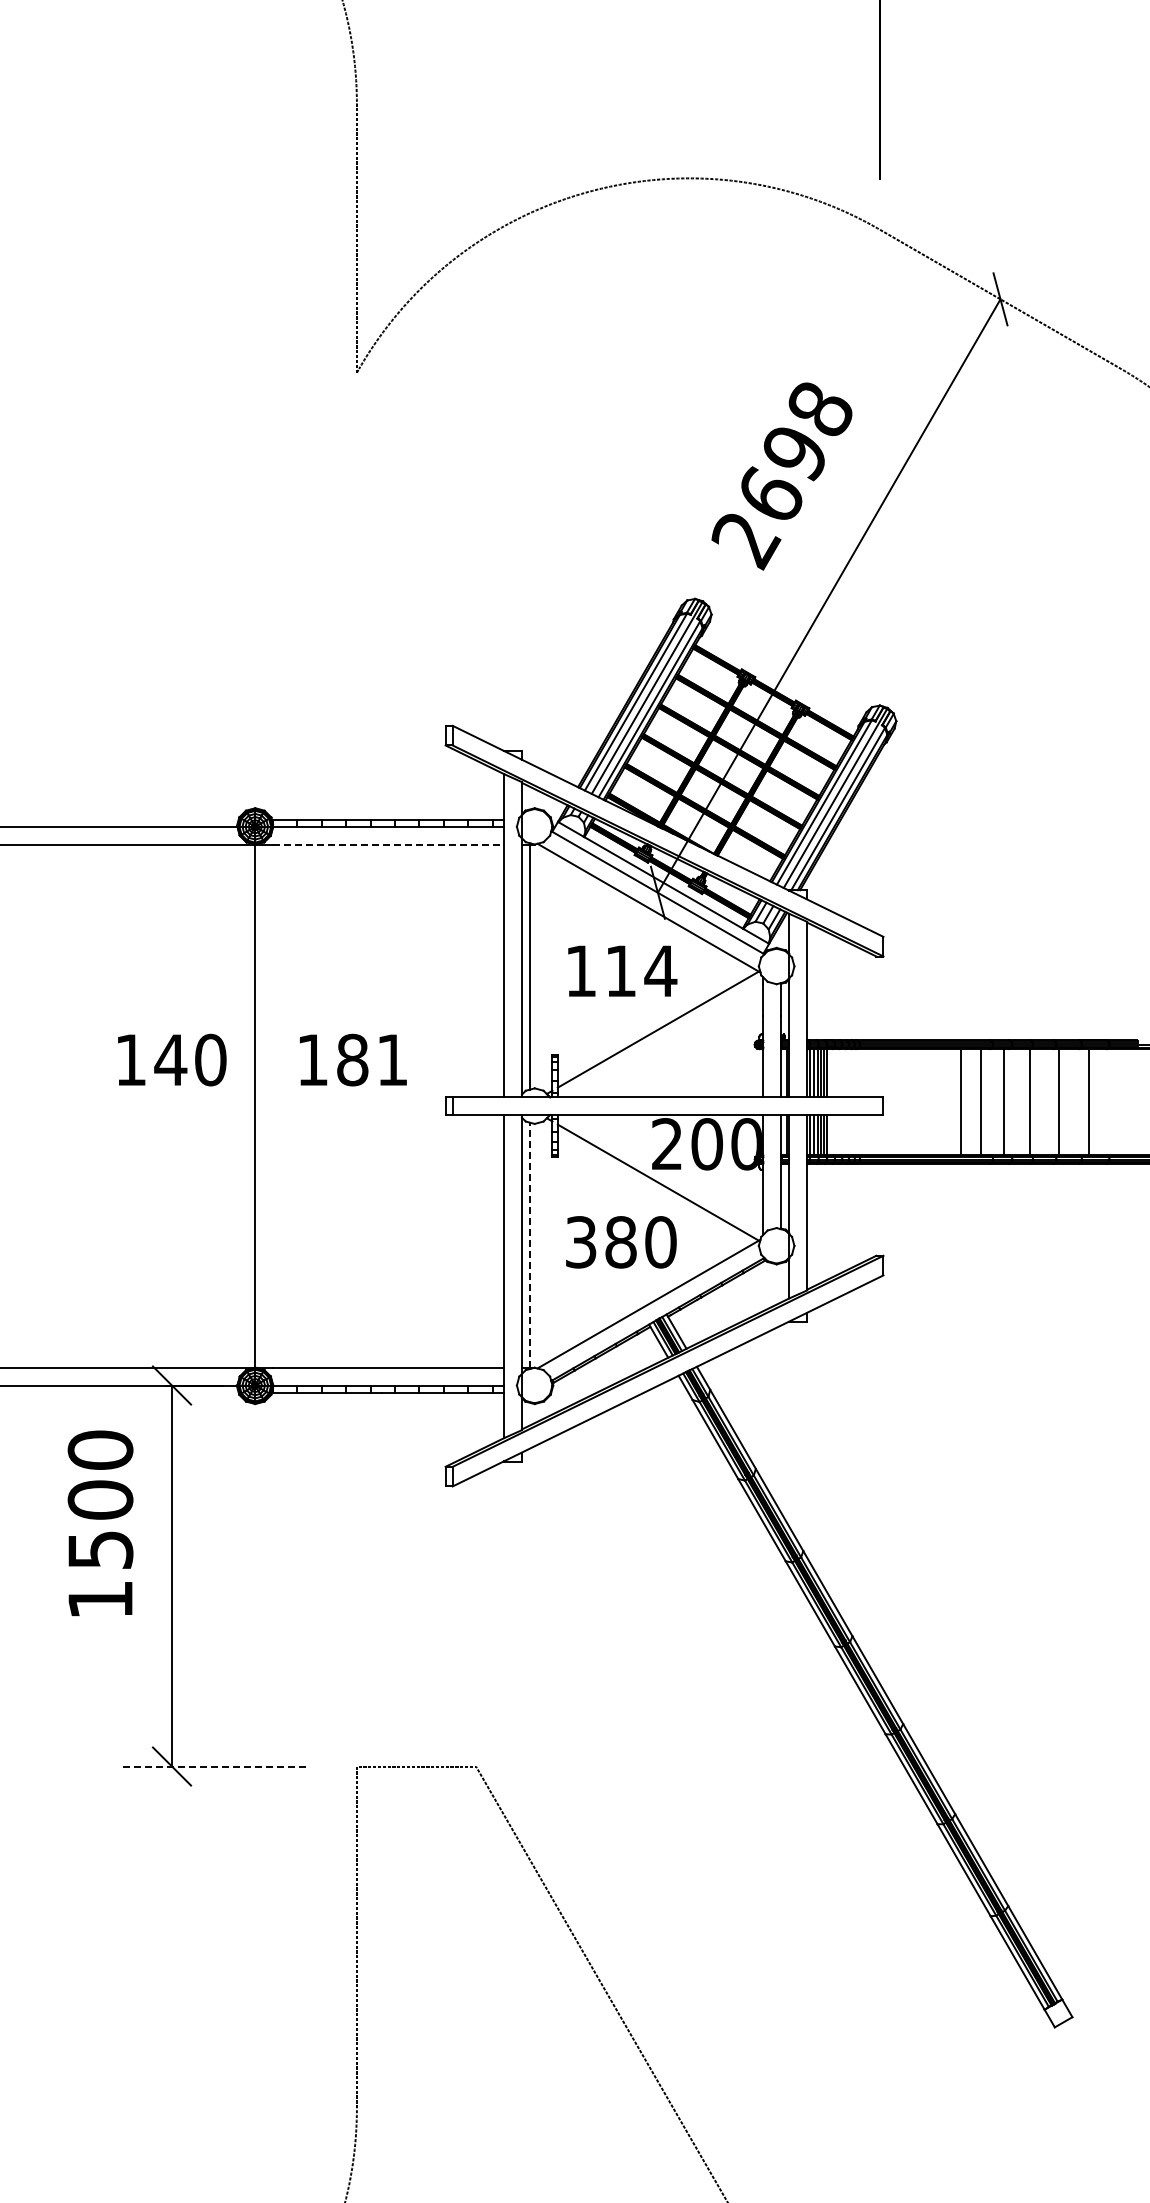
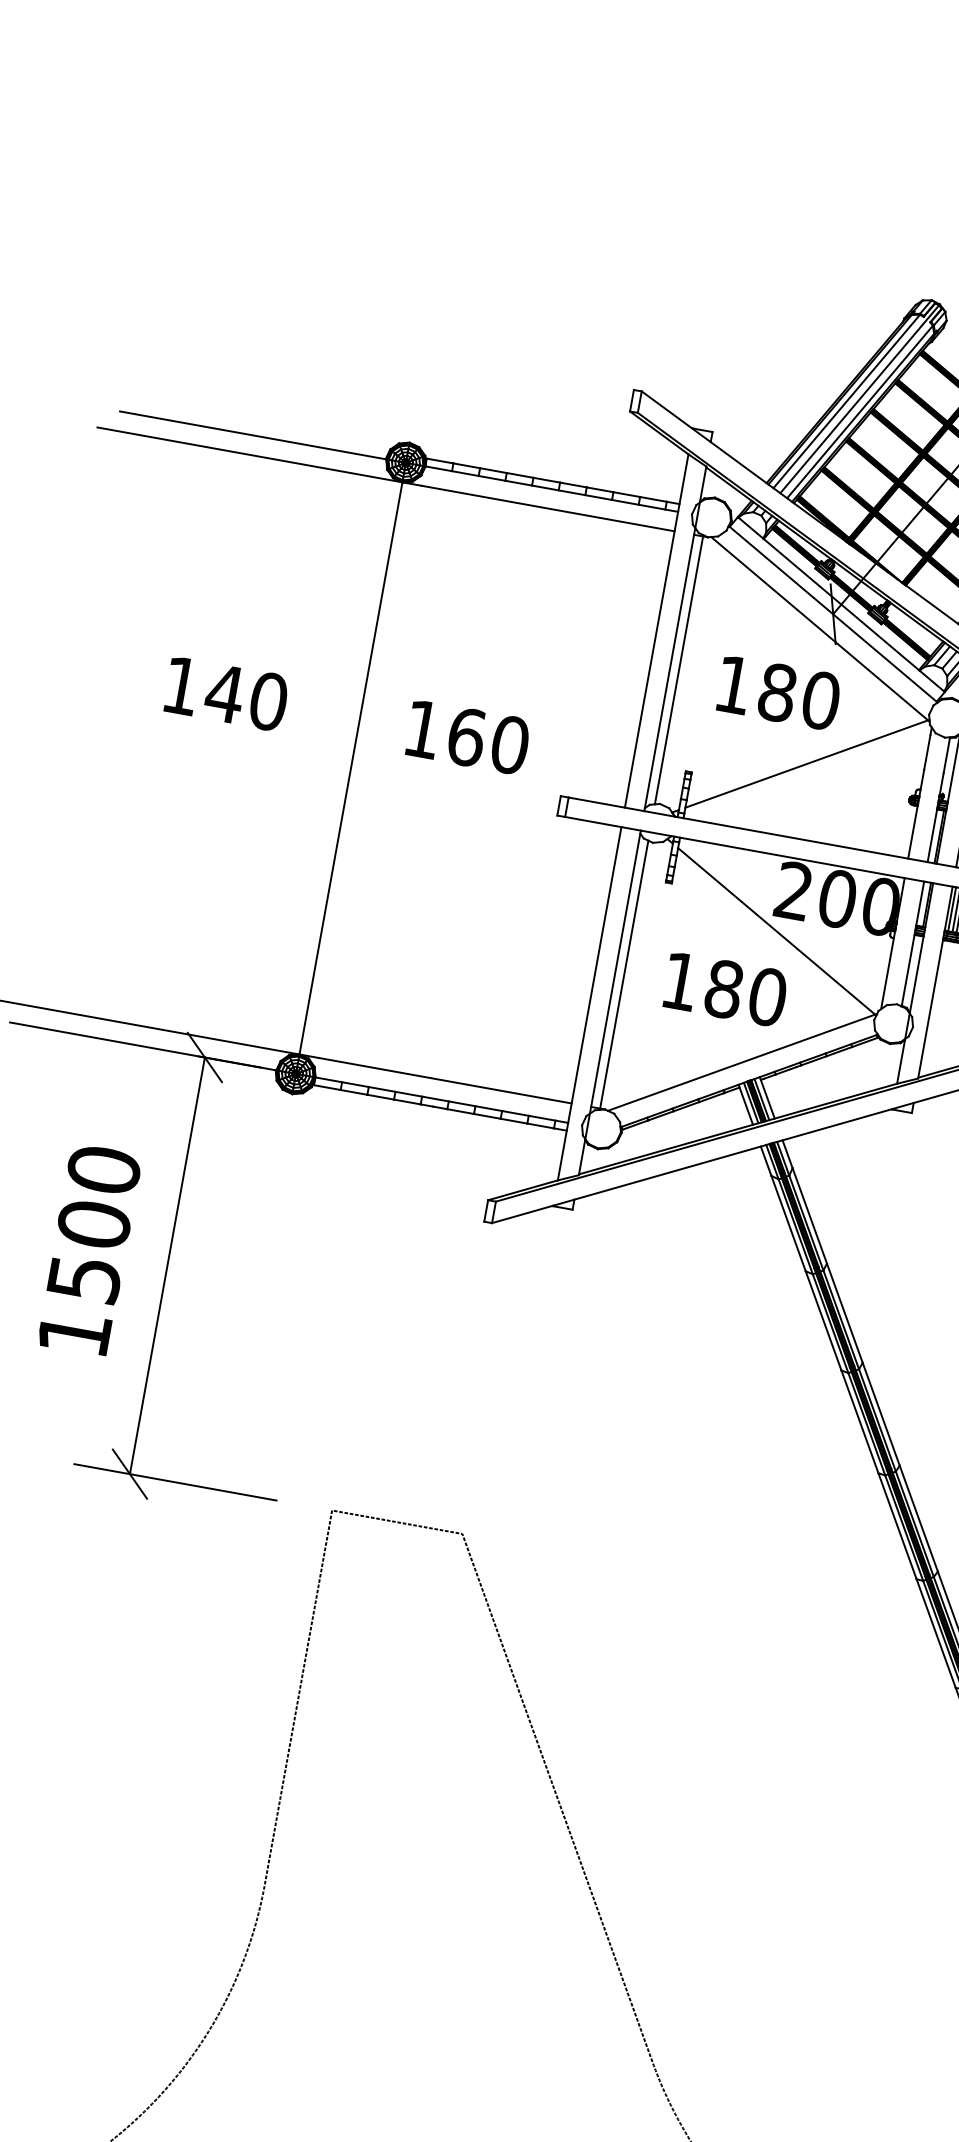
line: (388, 844) -> (548, 508), dashed -> solid
text: (641, 971) -> (799, 697), 114 -> 180
text: (172, 1059) -> (226, 693), moved
text: (372, 1059) -> (488, 740), 181 -> 160
text: (581, 1242) -> (680, 981), 380 -> 180
line: (530, 1245) -> (624, 974), dashed -> solid
text: (100, 1522) -> (89, 1249), moved
line: (213, 1766) -> (175, 1482), dashed -> solid

